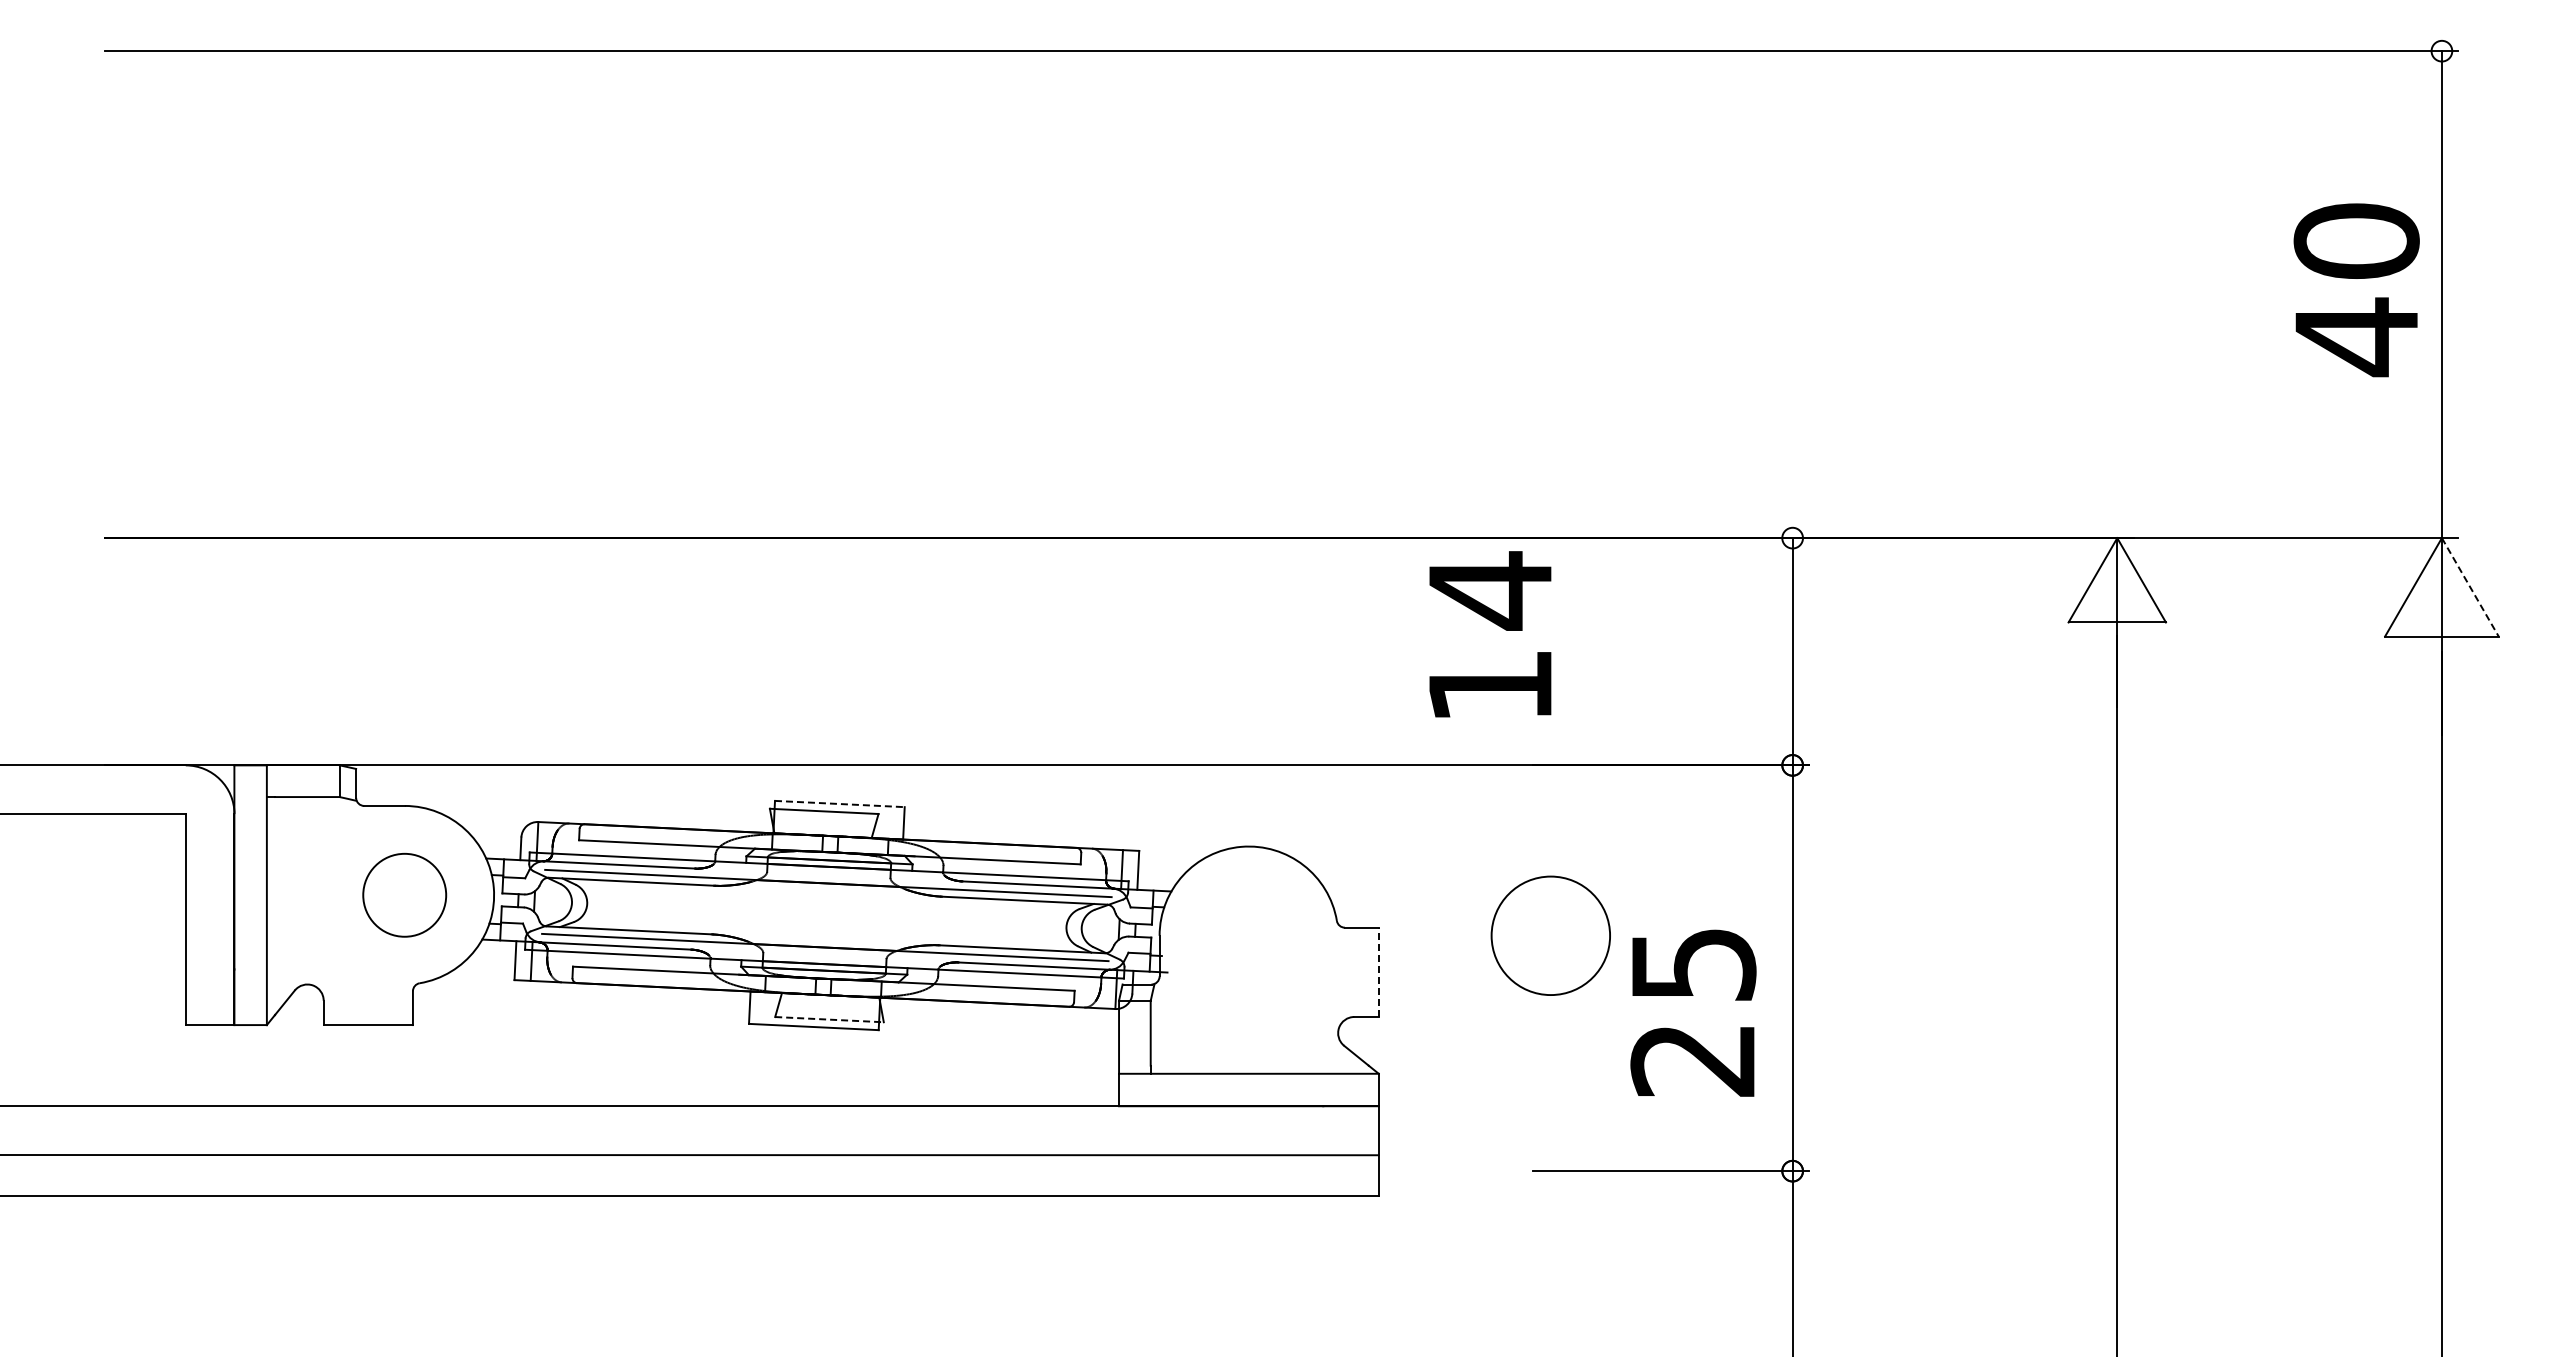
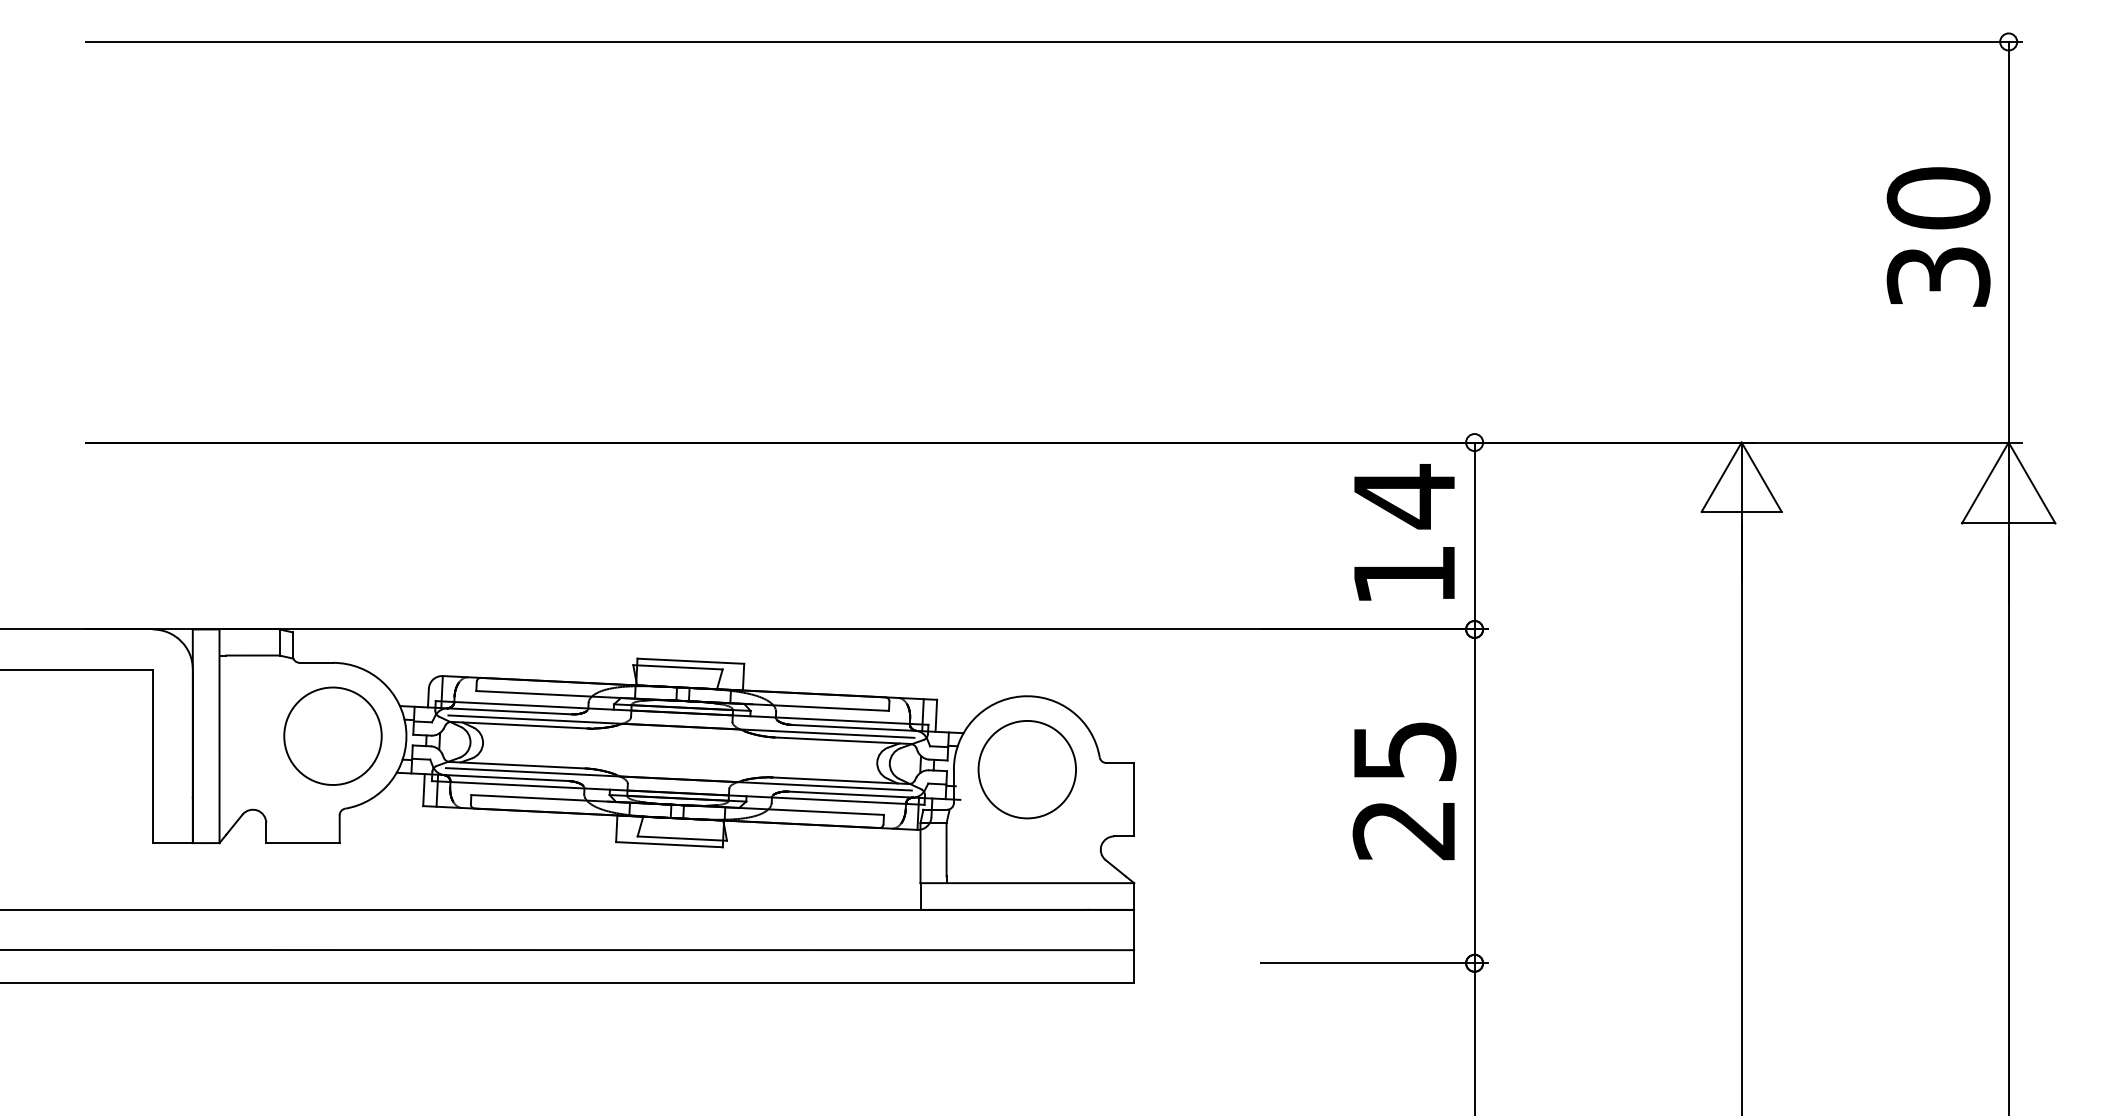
text: (2356, 337) -> (1938, 277), 40 -> 30
line: (2470, 587) -> (2032, 483), dashed -> solid
text: (1490, 634) -> (1404, 532), moved
line: (839, 804) -> (690, 661), dashed -> solid
circle: (404, 895) -> (332, 736), size x1.43
circle: (1550, 935) -> (1027, 769), moved
line: (1378, 972) -> (1133, 799), dashed -> solid
text: (1693, 1012) -> (1404, 790), moved
line: (829, 1019) -> (682, 838), dashed -> solid

